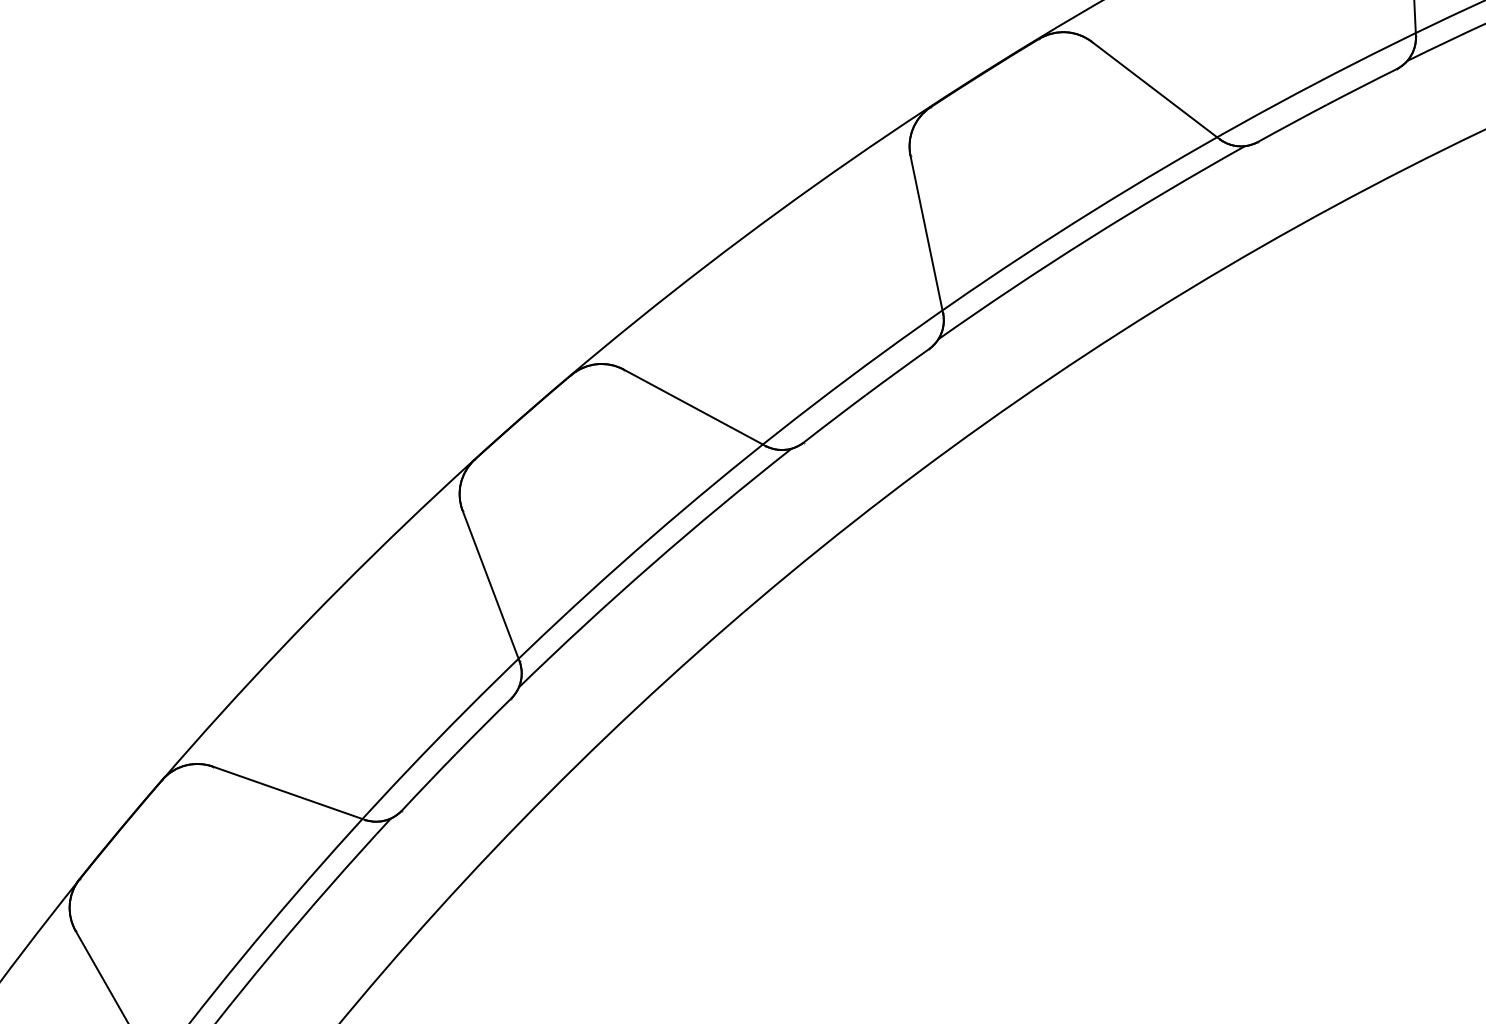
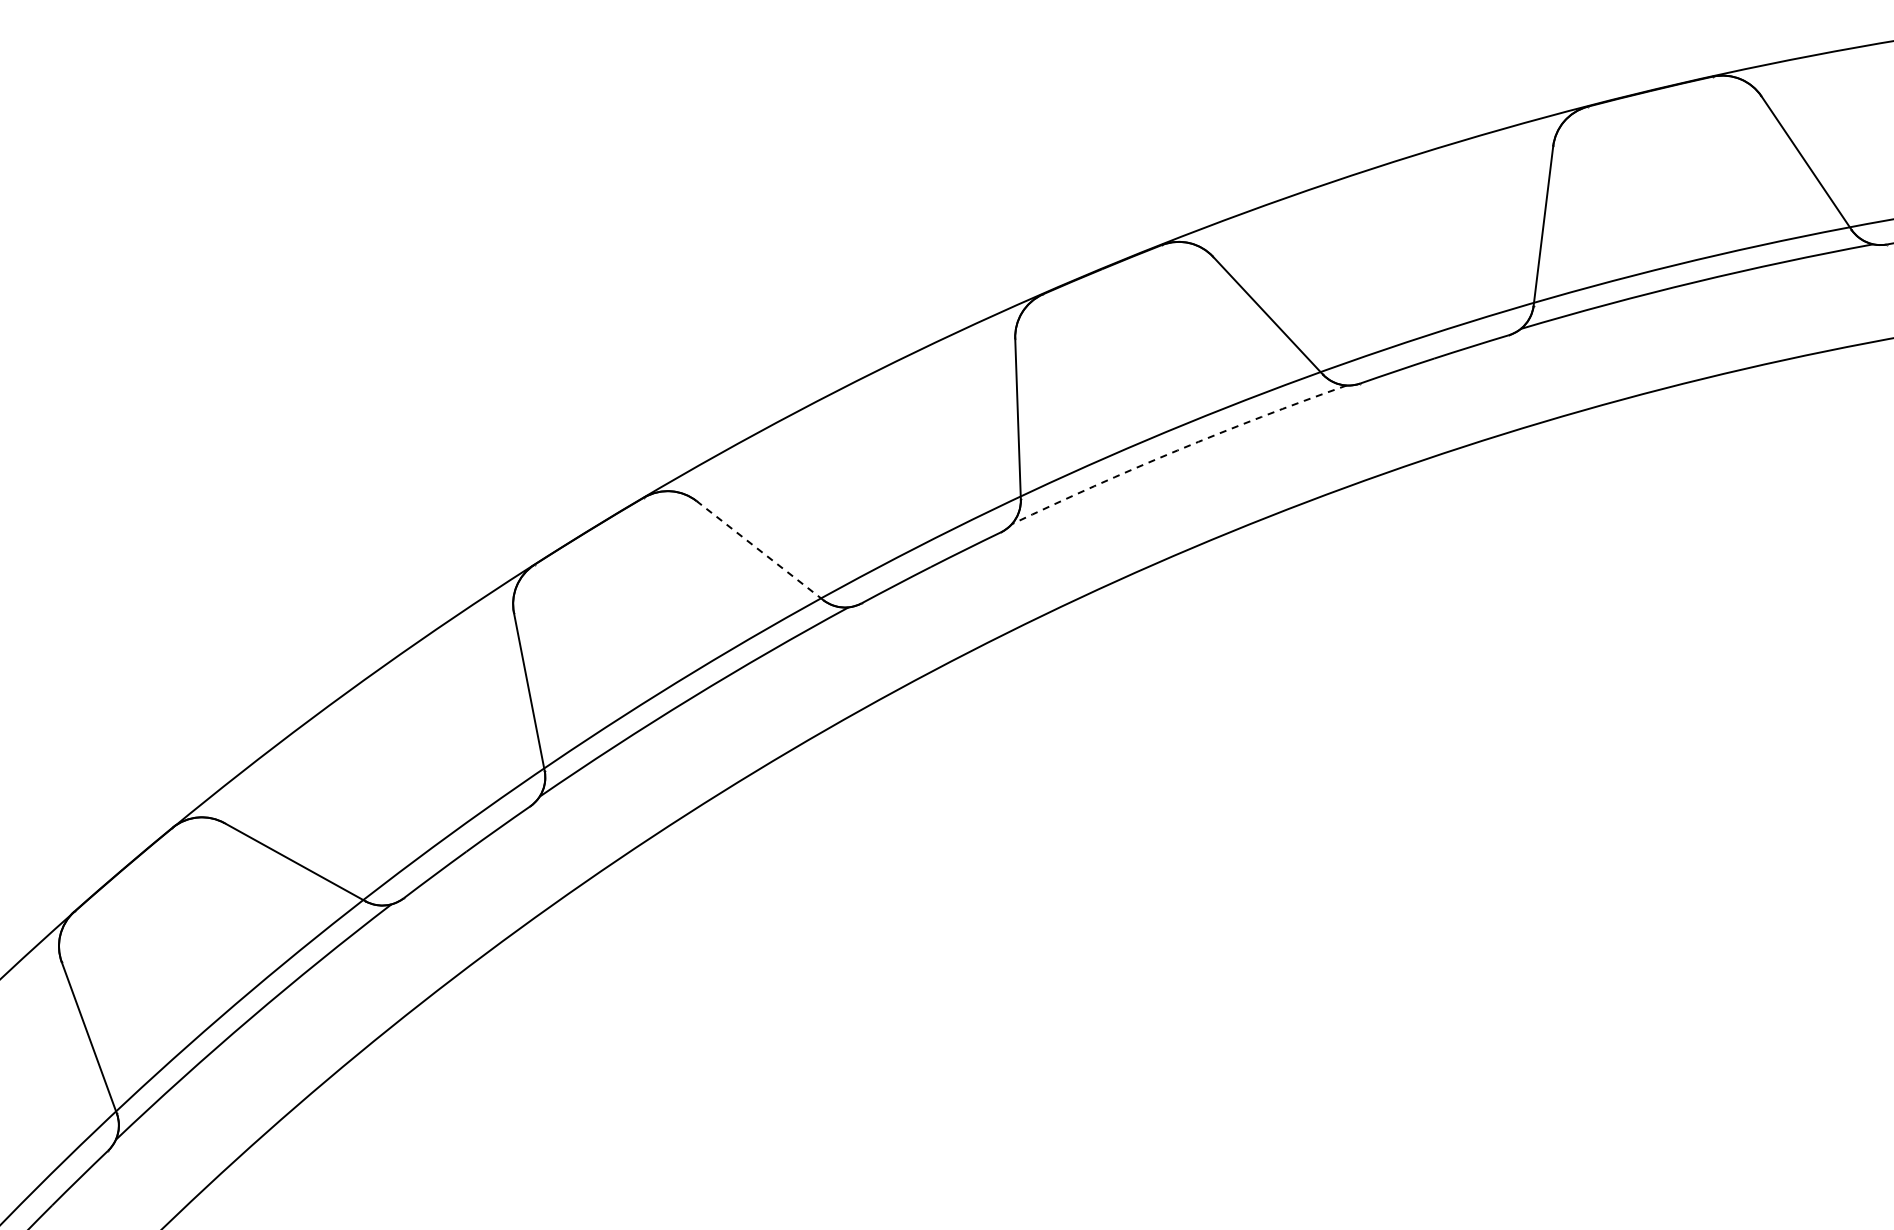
arc: (1089, 238) -> (1177, 450), solid -> dashed
line: (694, 407) -> (759, 550), solid -> dashed

